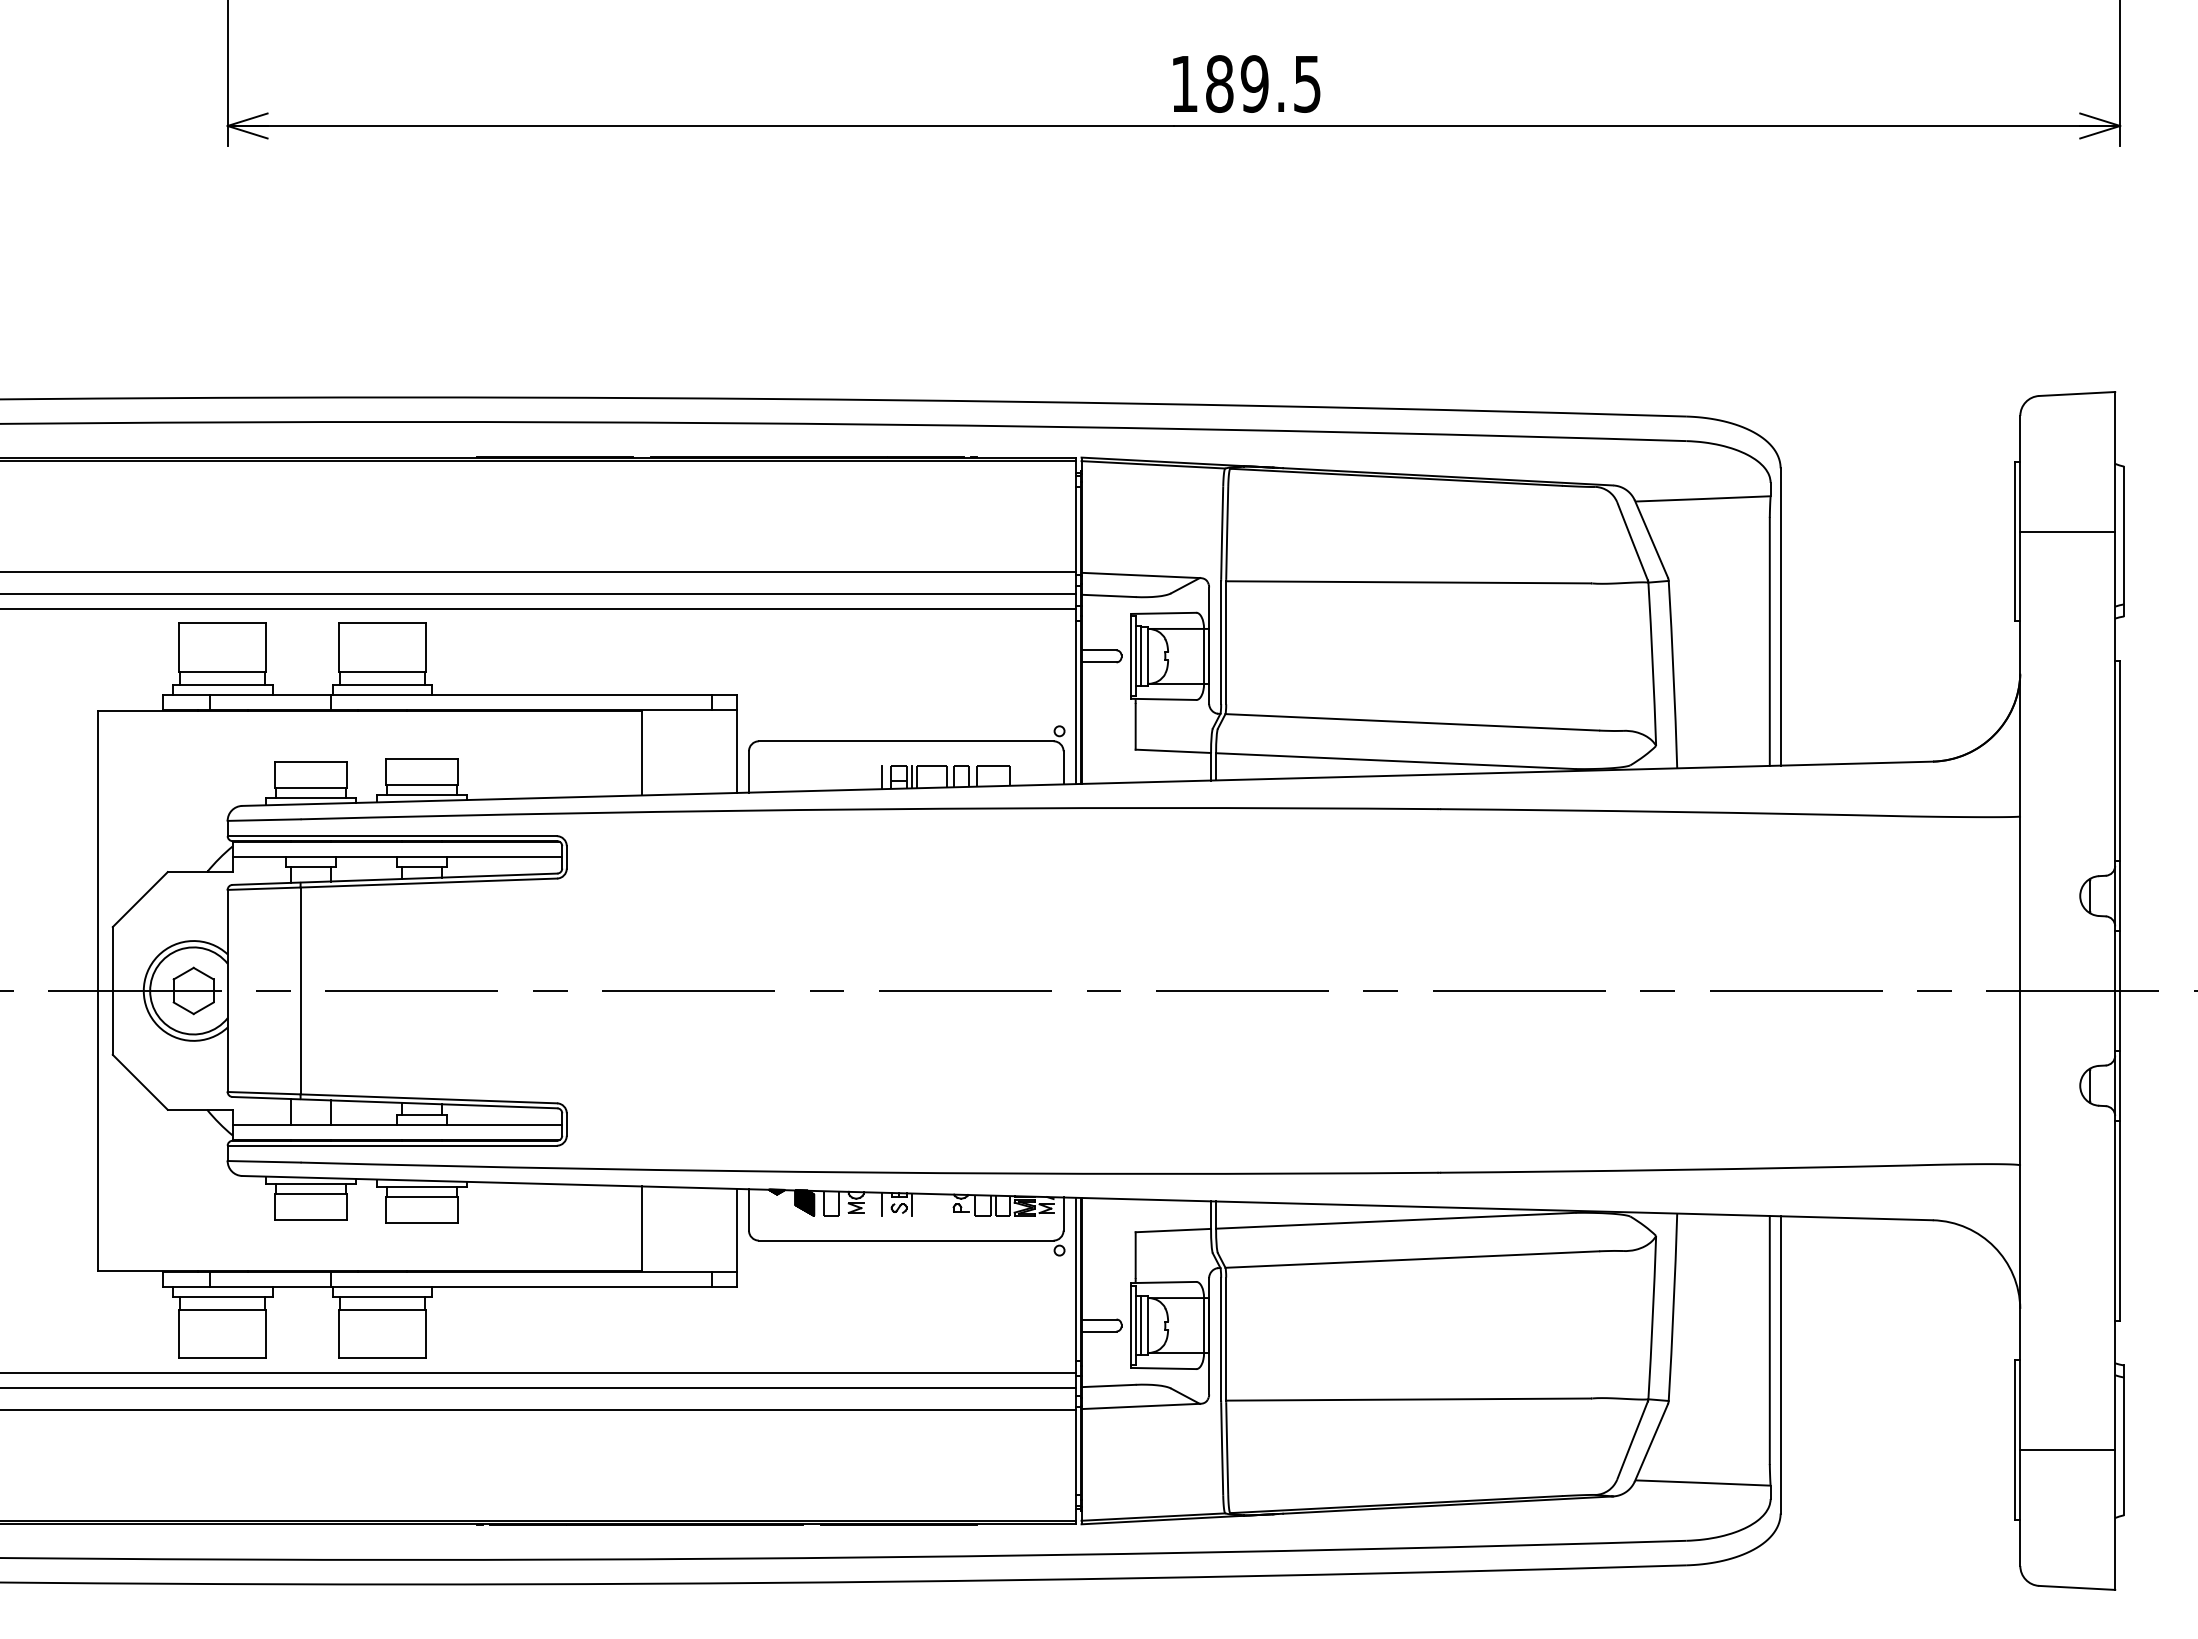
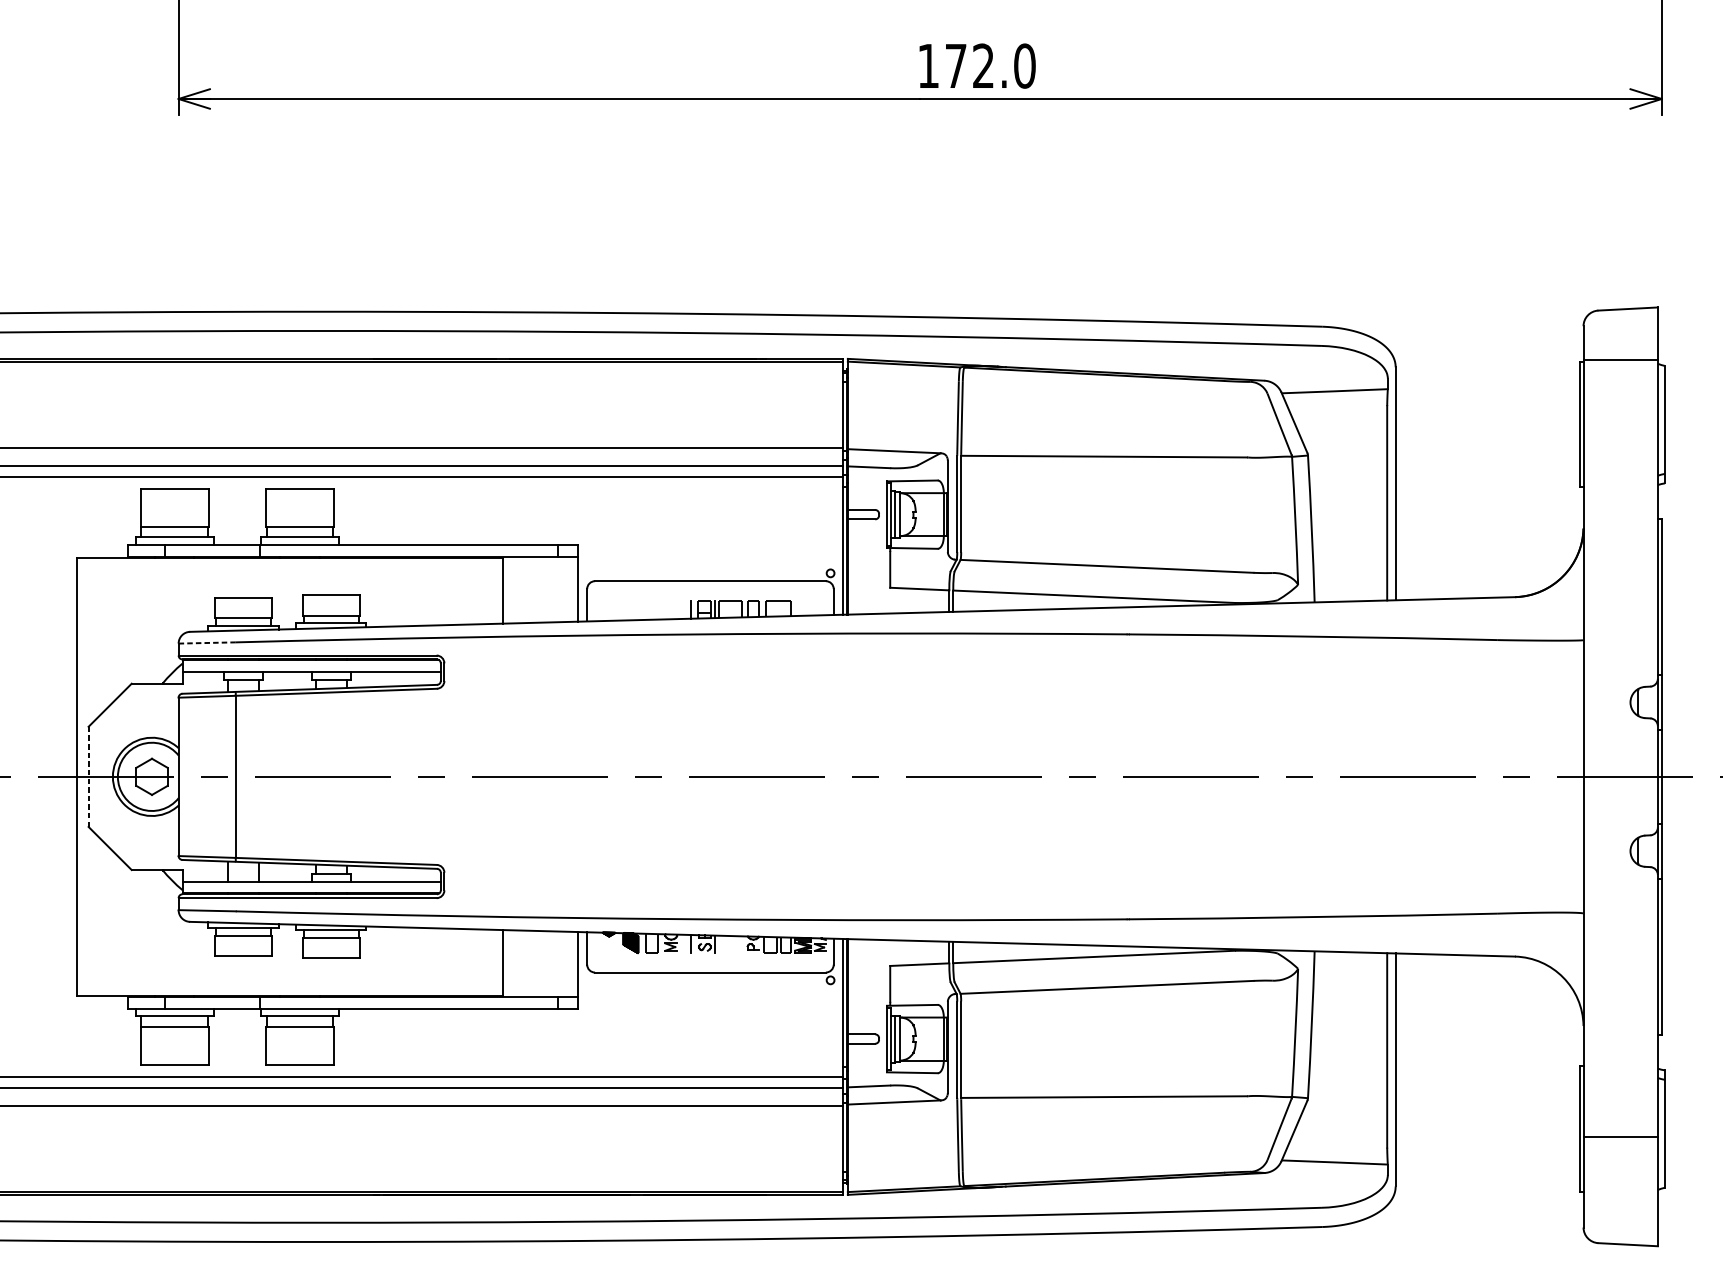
text: (1263, 83) -> (990, 65), 189.5 -> 172.0
line: (2067, 531) -> (1620, 360), moved
line: (264, 820) -> (207, 643), solid -> dashed
line: (112, 990) -> (88, 776), solid -> dashed

